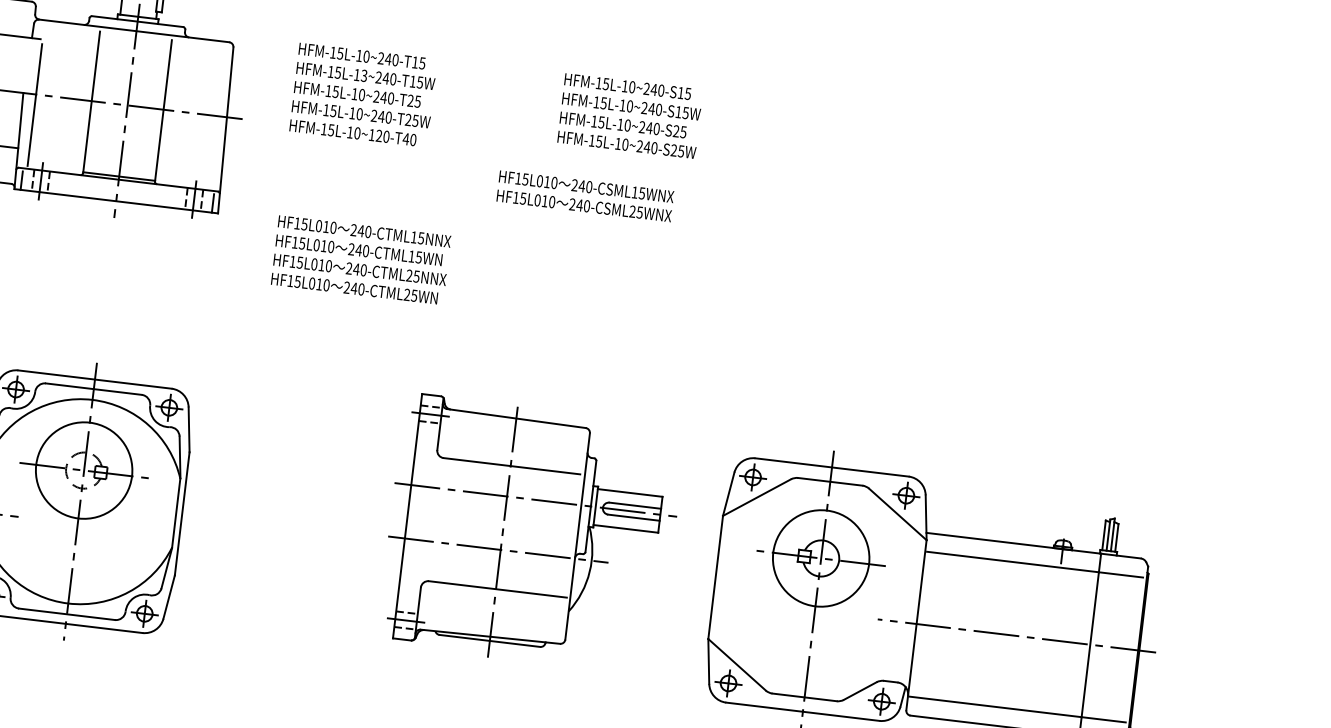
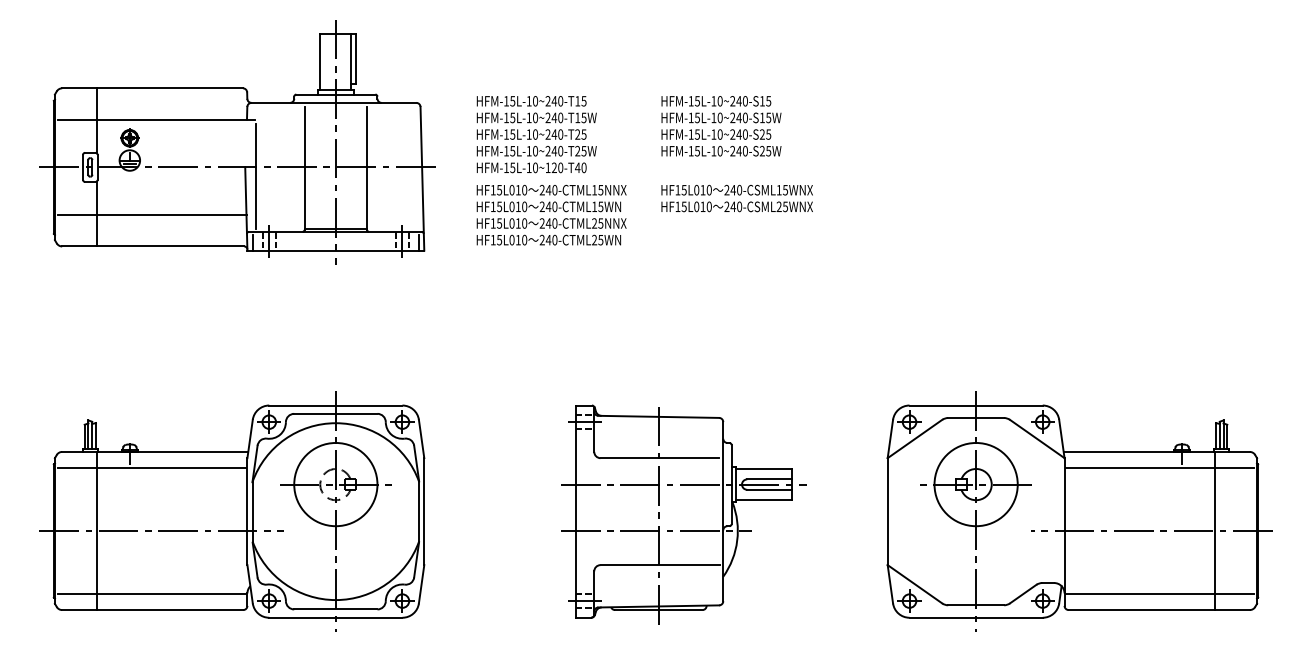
text: (364, 75) -> (535, 117), HFM-15L-13~240-T15W -> HFM-15L-10~240-T15W
text: (630, 116) -> (721, 126), moved
text: (361, 259) -> (551, 214), moved
part: (531, 534) -> (683, 514), moved

